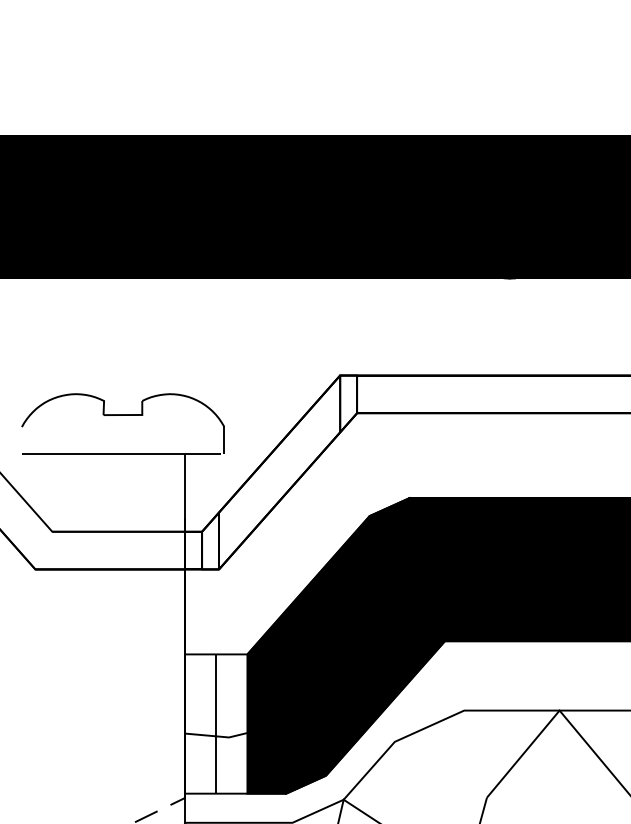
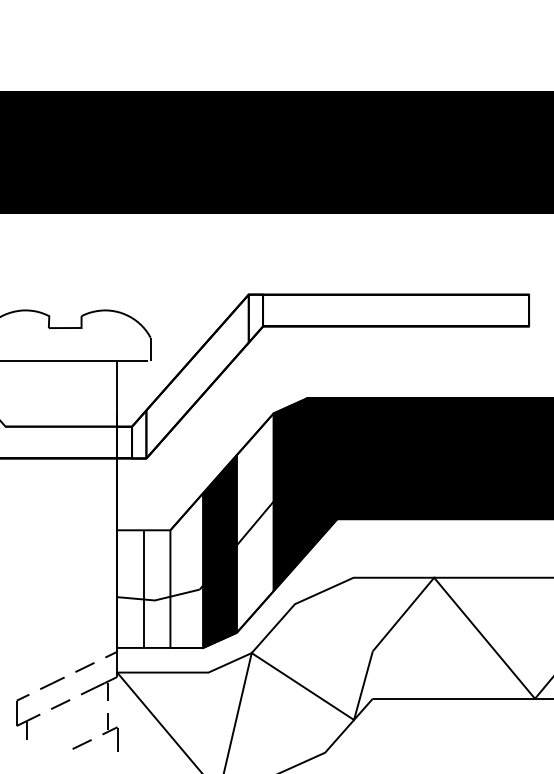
fill: (346, 645) -> (254, 522), removed
fill: (266, 701) -> (186, 570), removed

